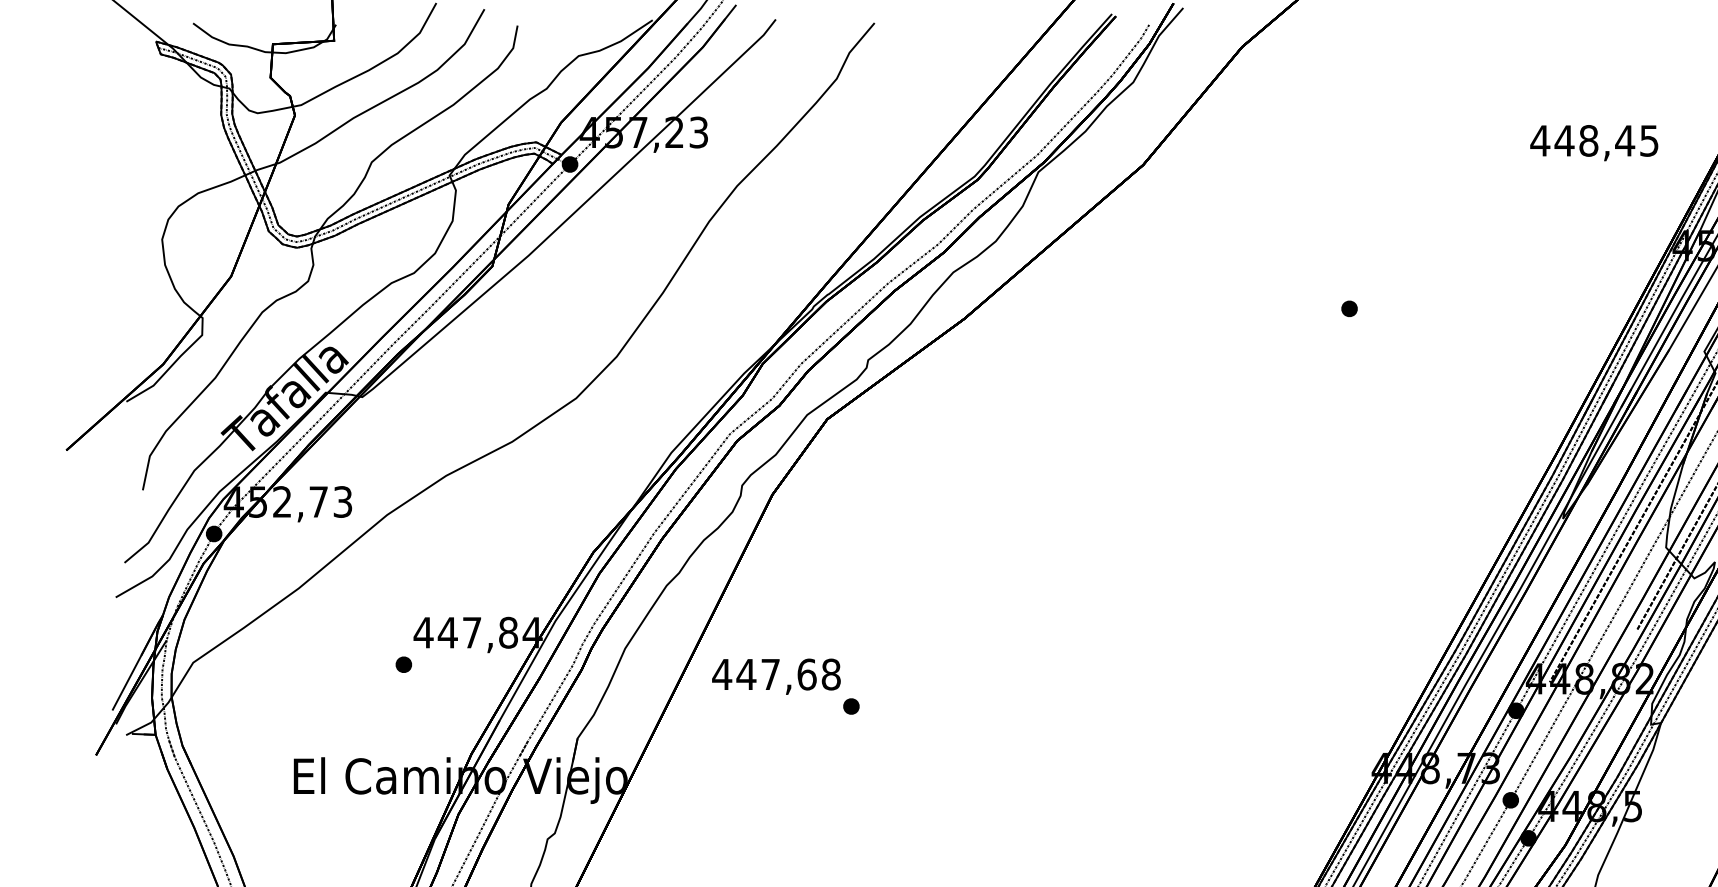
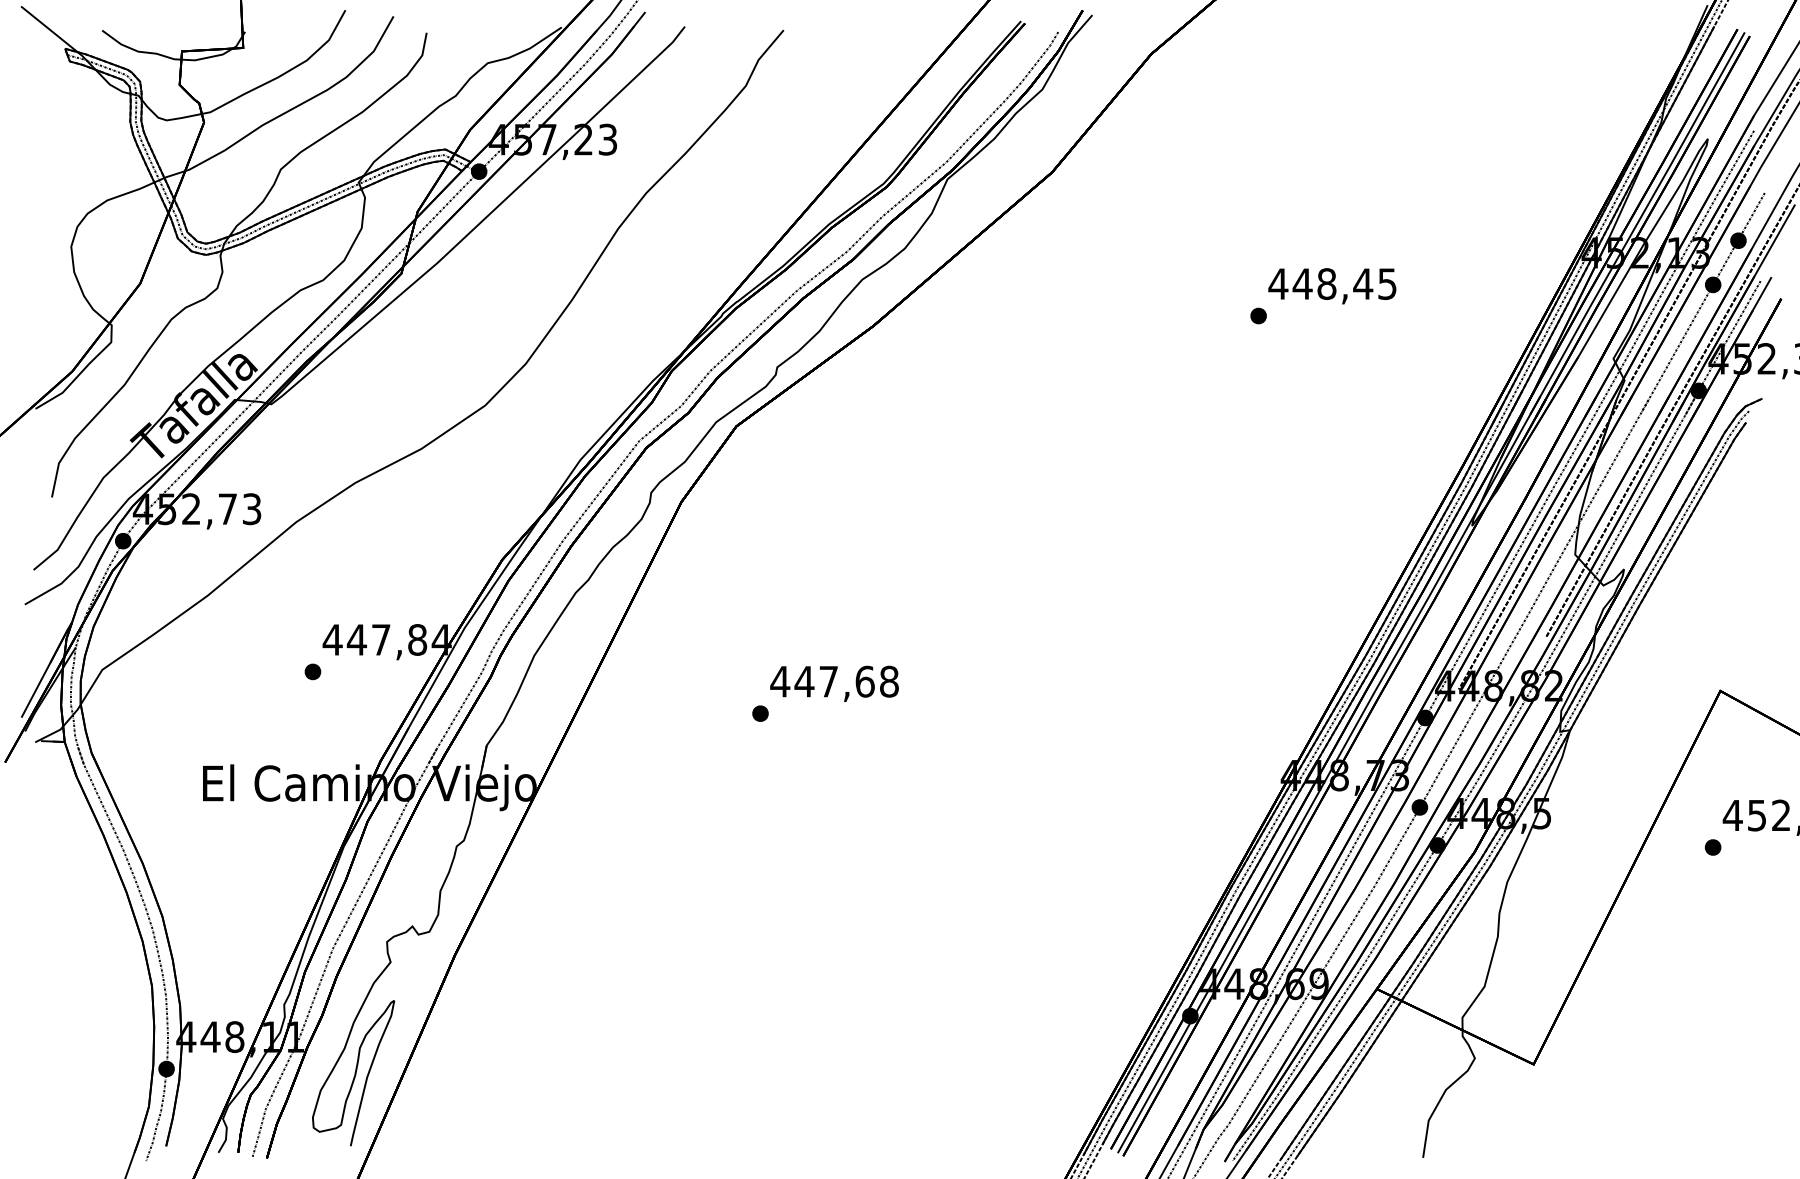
text: (1594, 143) -> (1332, 286), moved
text: (776, 676) -> (834, 683), moved

